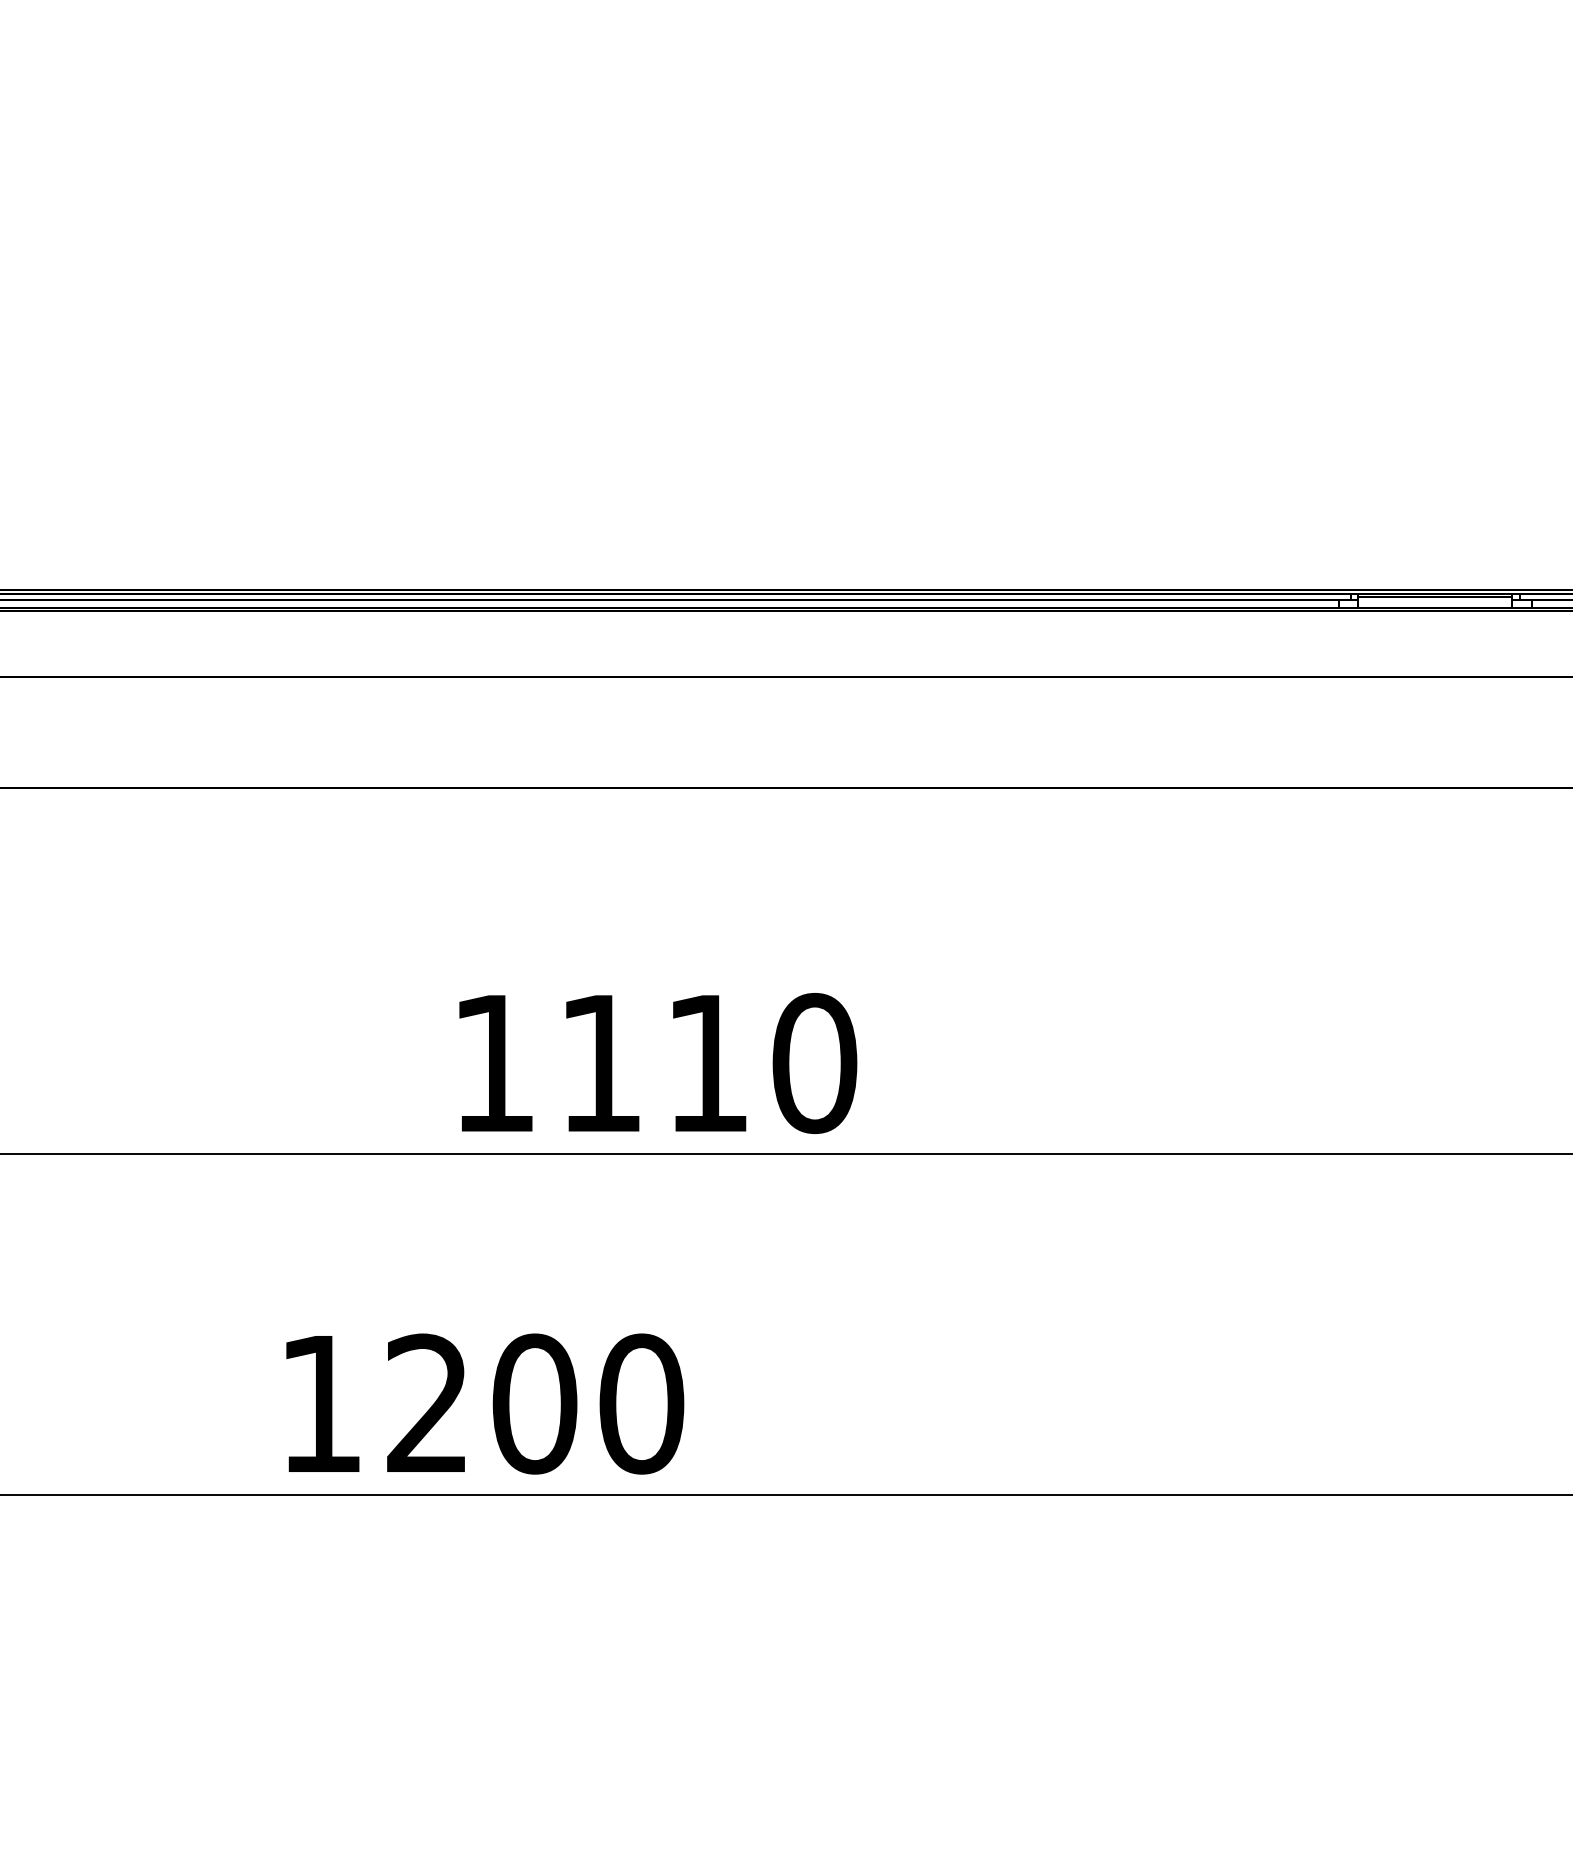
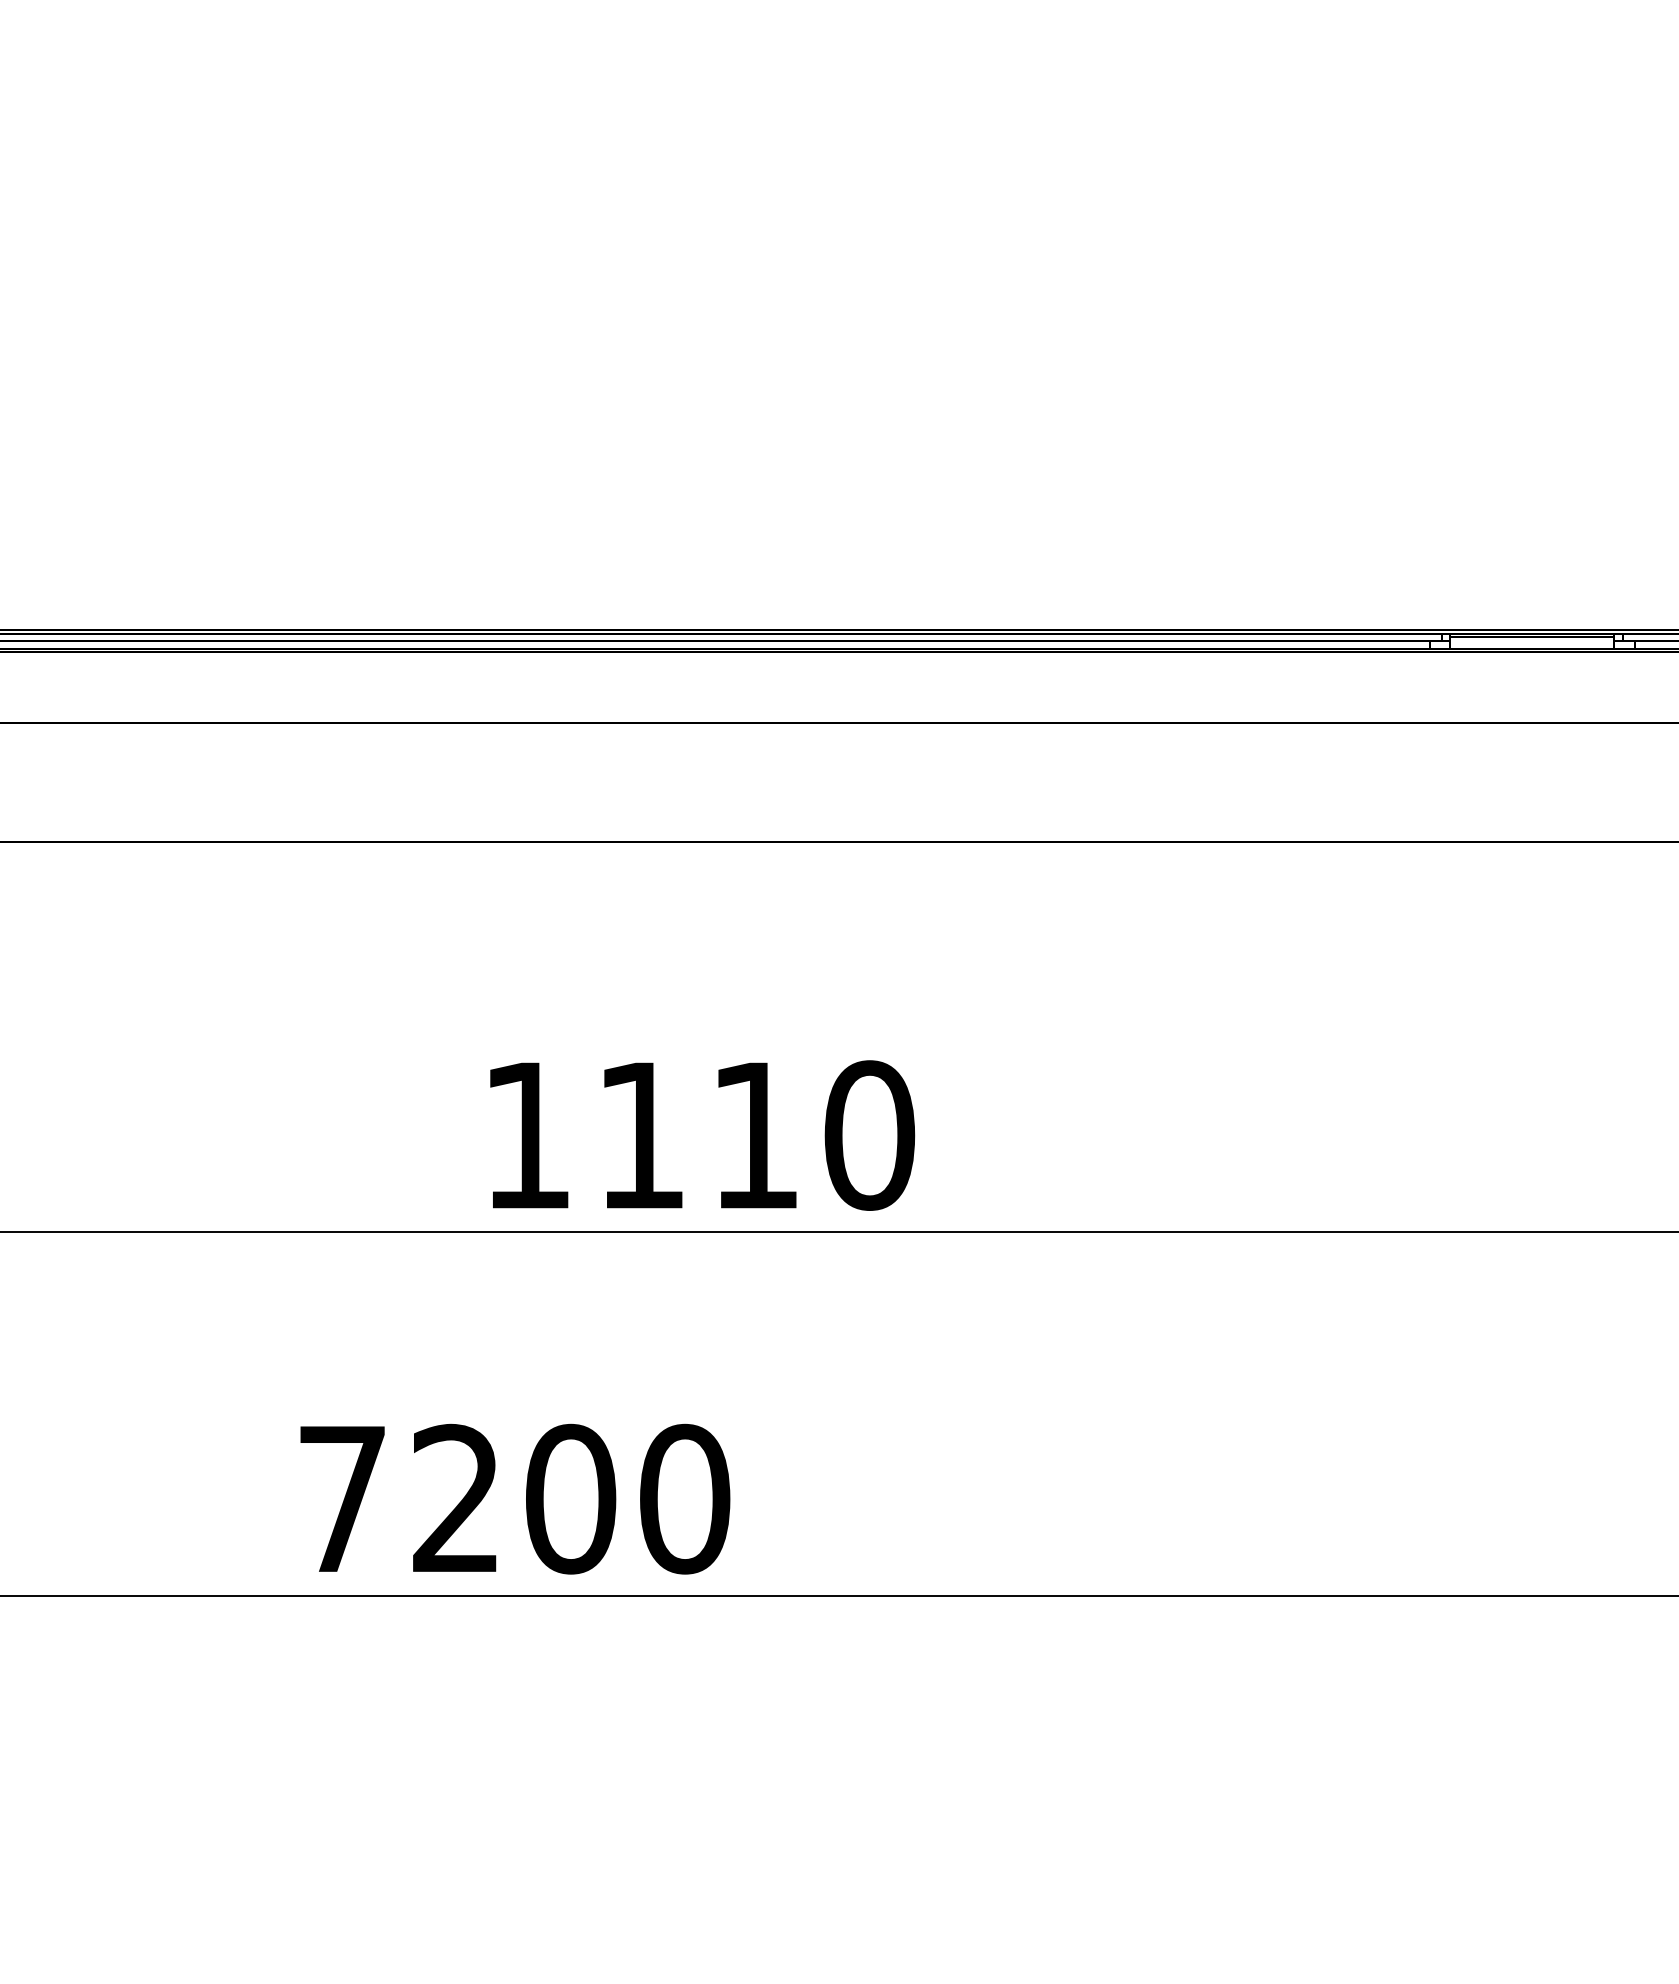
text: (321, 1403) -> (342, 1498), 1200 -> 7200

